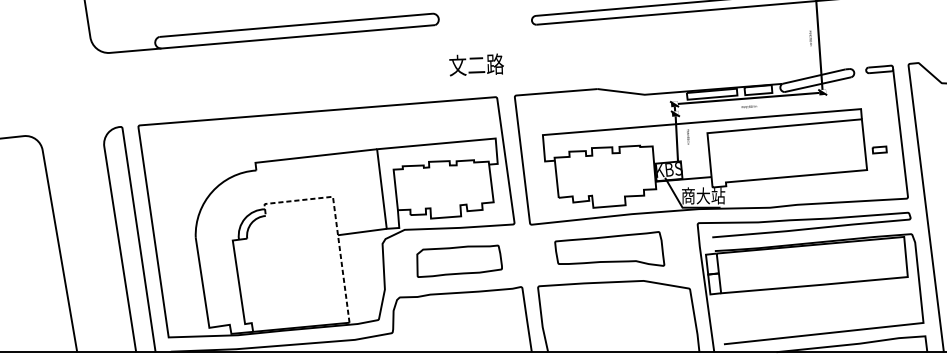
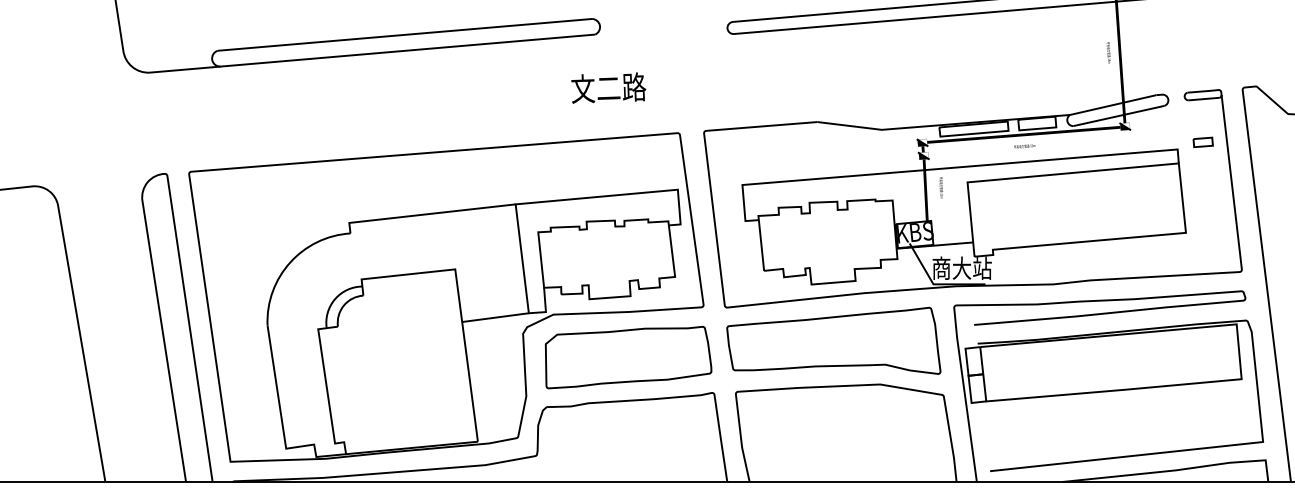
text: (476, 64) -> (608, 87), moved
part: (879, 150) -> (1202, 142), moved
line: (336, 218) -> (459, 299), dashed -> solid
part: (609, 248) -> (833, 340), size x1.43
part: (459, 261) -> (628, 357), size x1.43

